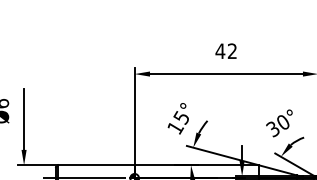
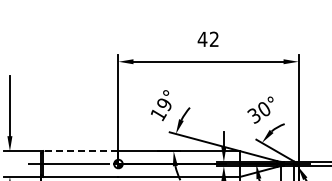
text: (180, 117) -> (163, 104), 15° -> 19°
line: (96, 165) -> (80, 151), solid -> dashed

